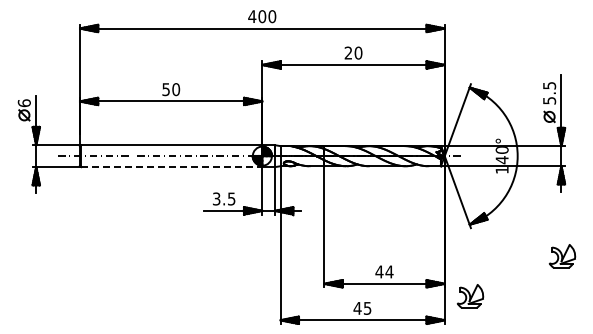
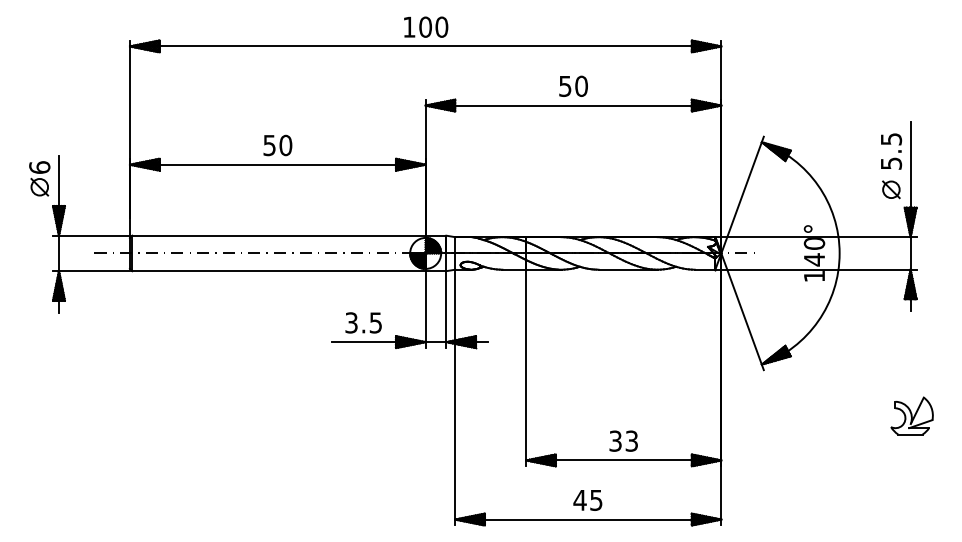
text: (252, 16) -> (409, 26), 400 -> 100
text: (348, 52) -> (565, 85), 20 -> 50
line: (172, 167) -> (279, 271), dashed -> solid
text: (384, 271) -> (623, 440), 44 -> 33
part: (470, 296) -> (763, 480), removed

